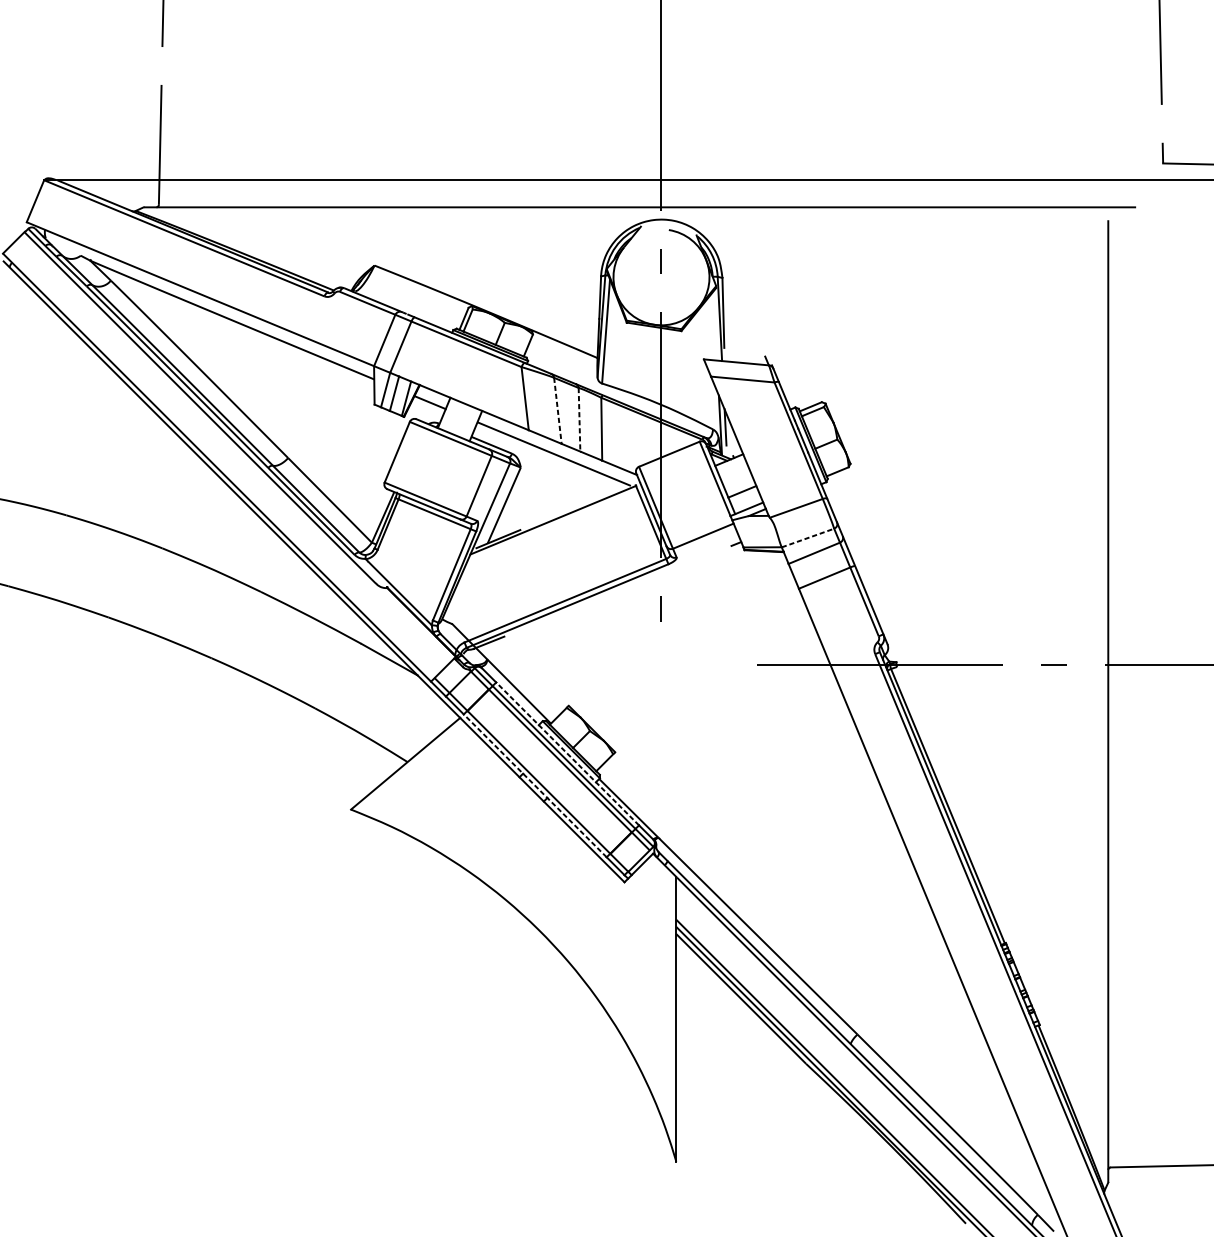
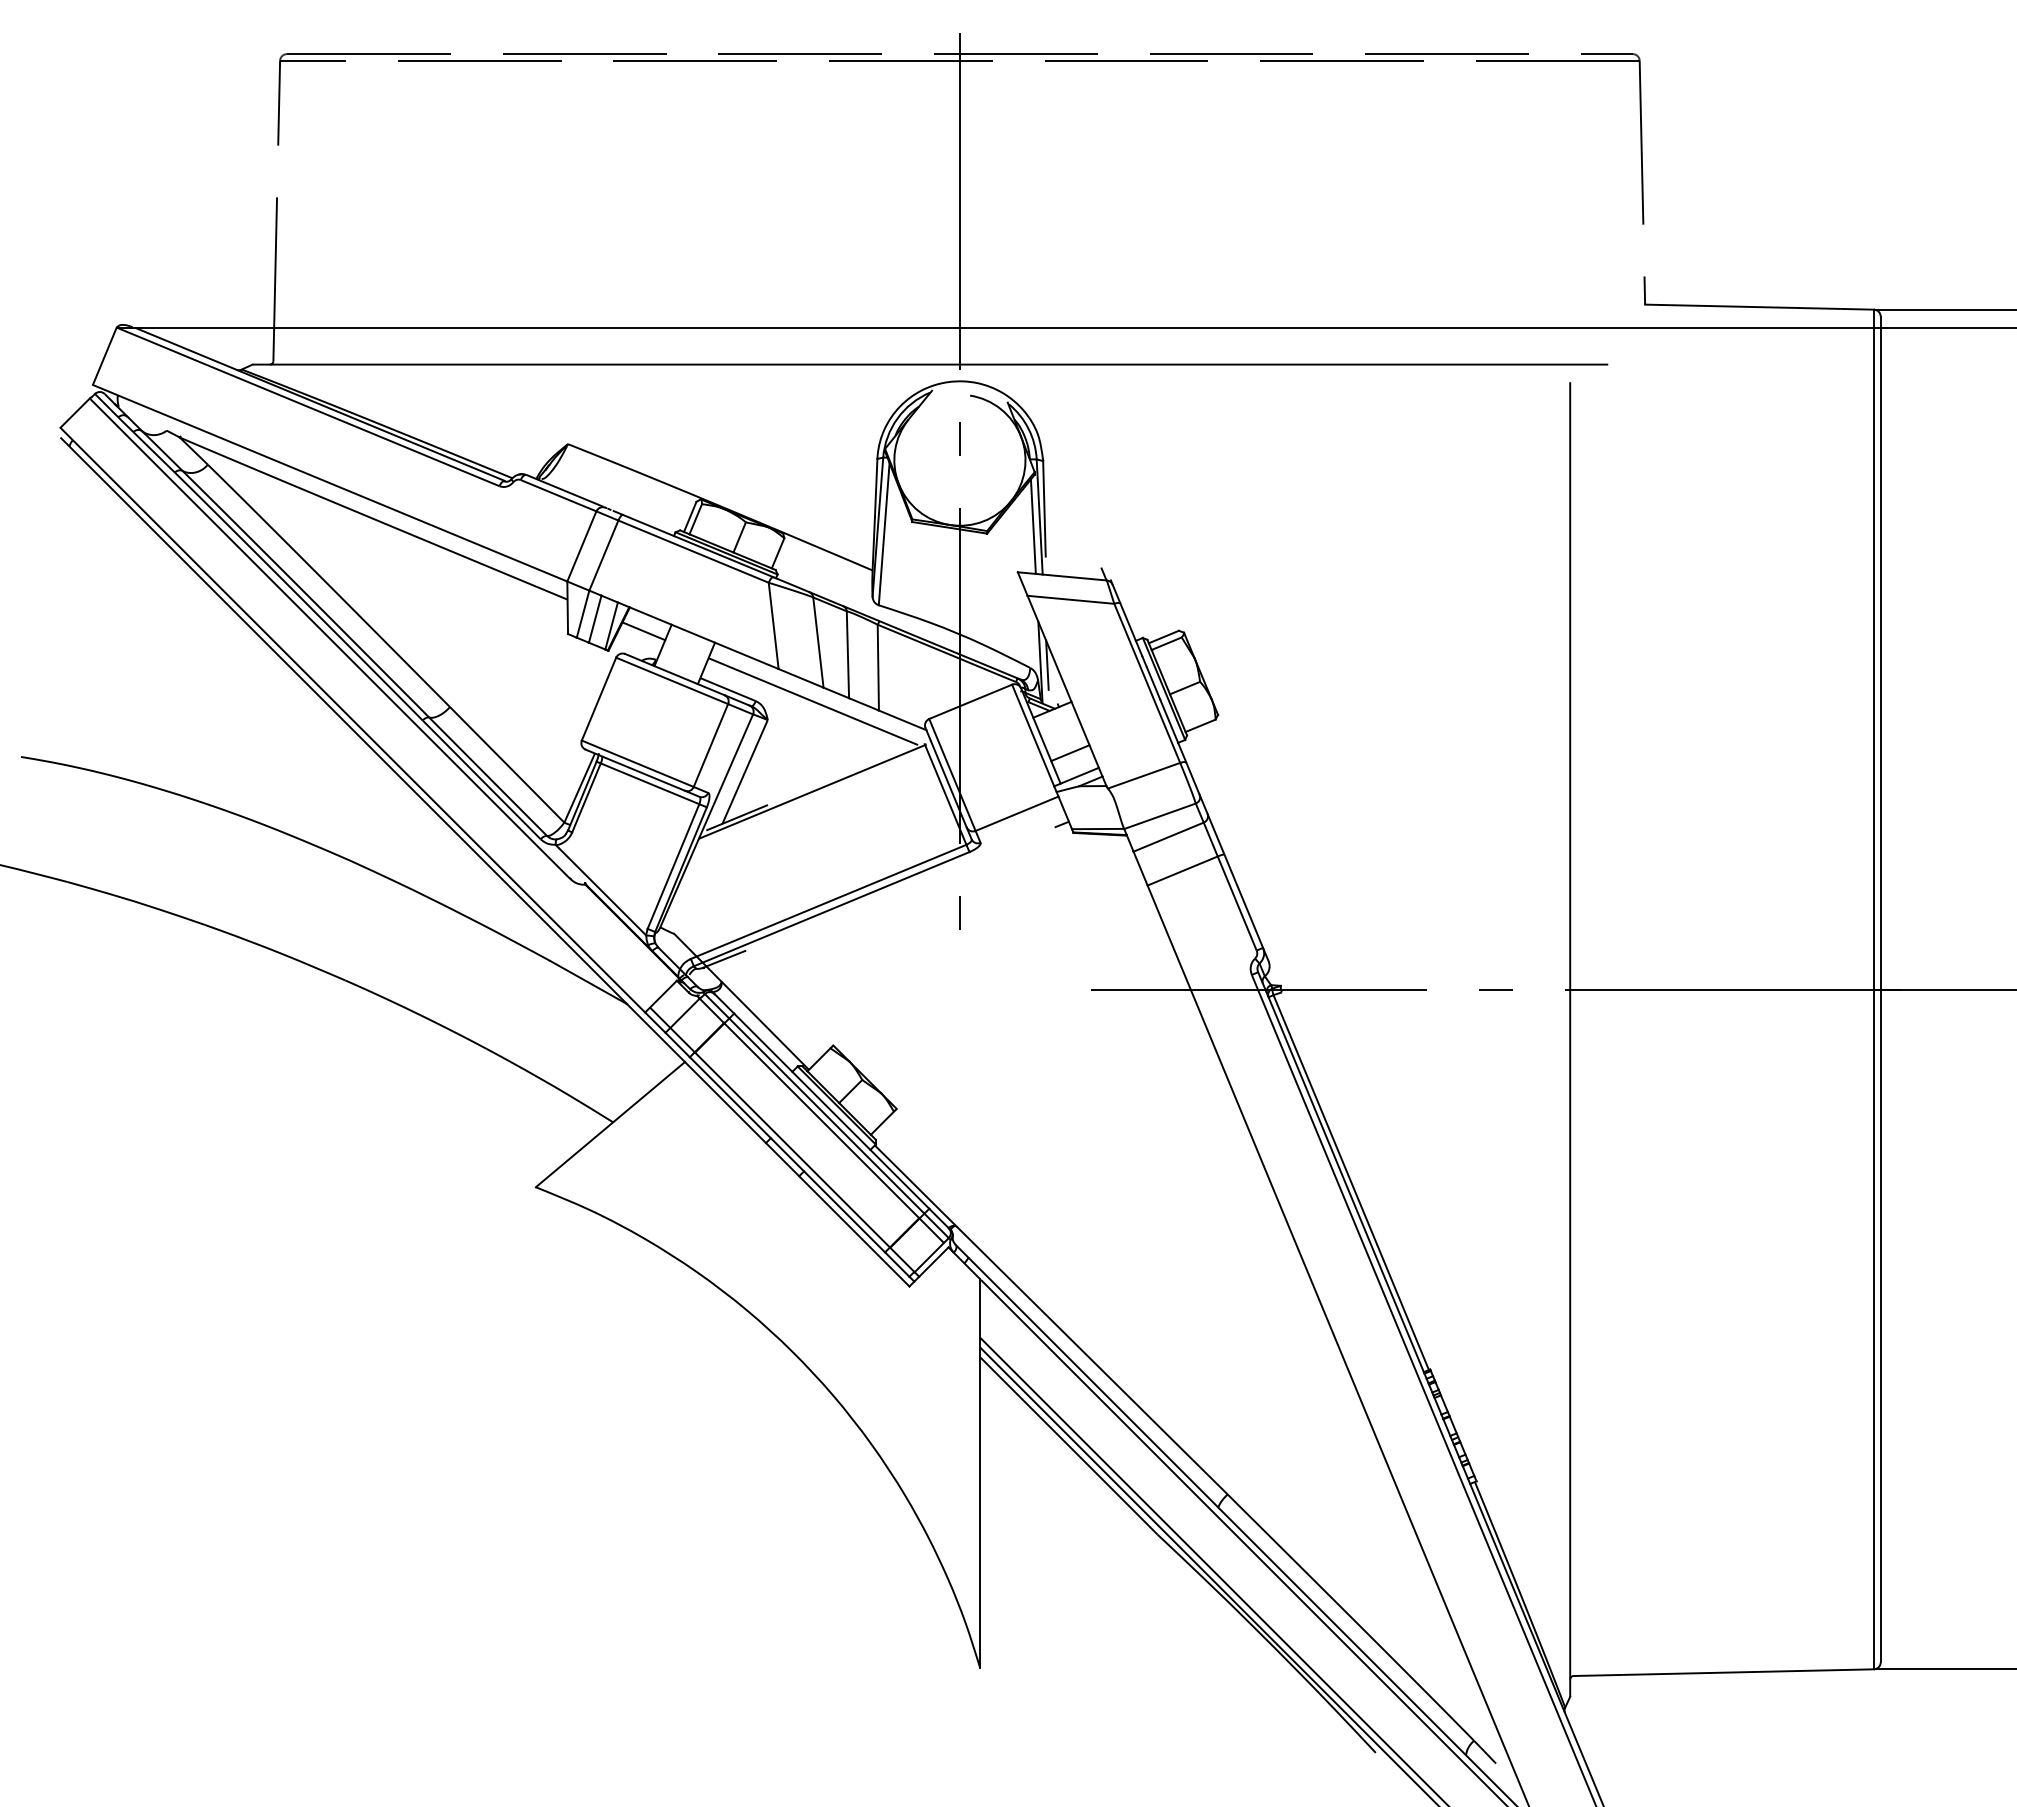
line: (714, 325) -> (1032, 526), added
line: (557, 411) -> (818, 643), dashed -> solid
line: (579, 420) -> (847, 655), dashed -> solid
line: (808, 538) -> (1160, 816), dashed -> solid
line: (567, 753) -> (831, 1110), dashed -> solid
line: (535, 785) -> (787, 1154), dashed -> solid

